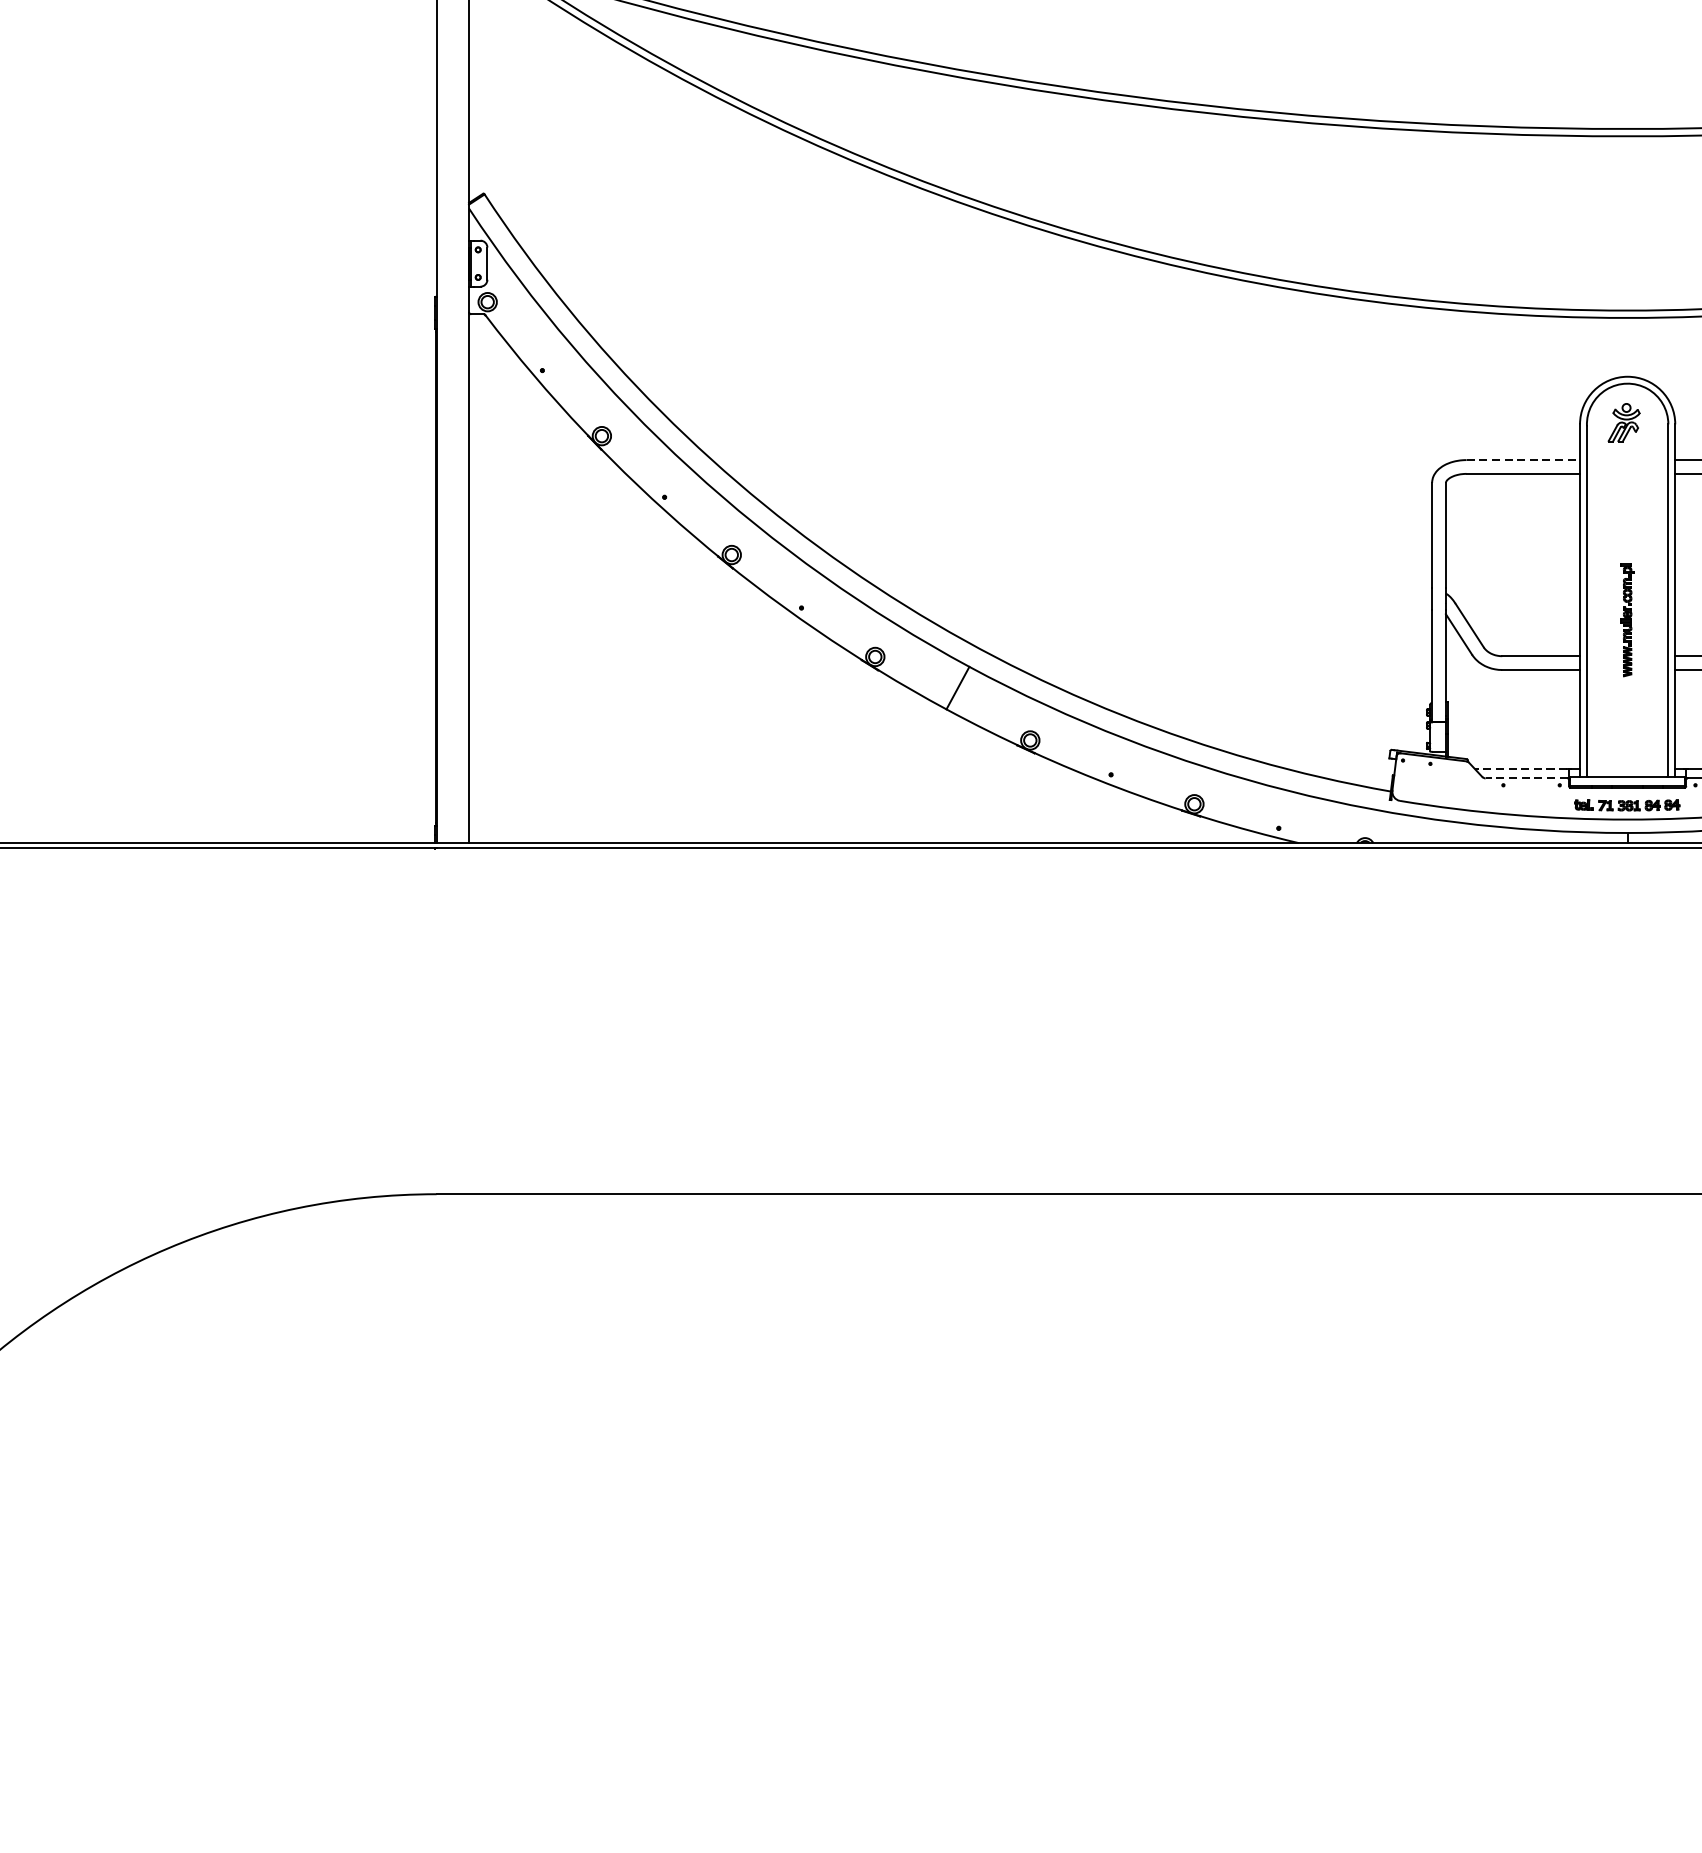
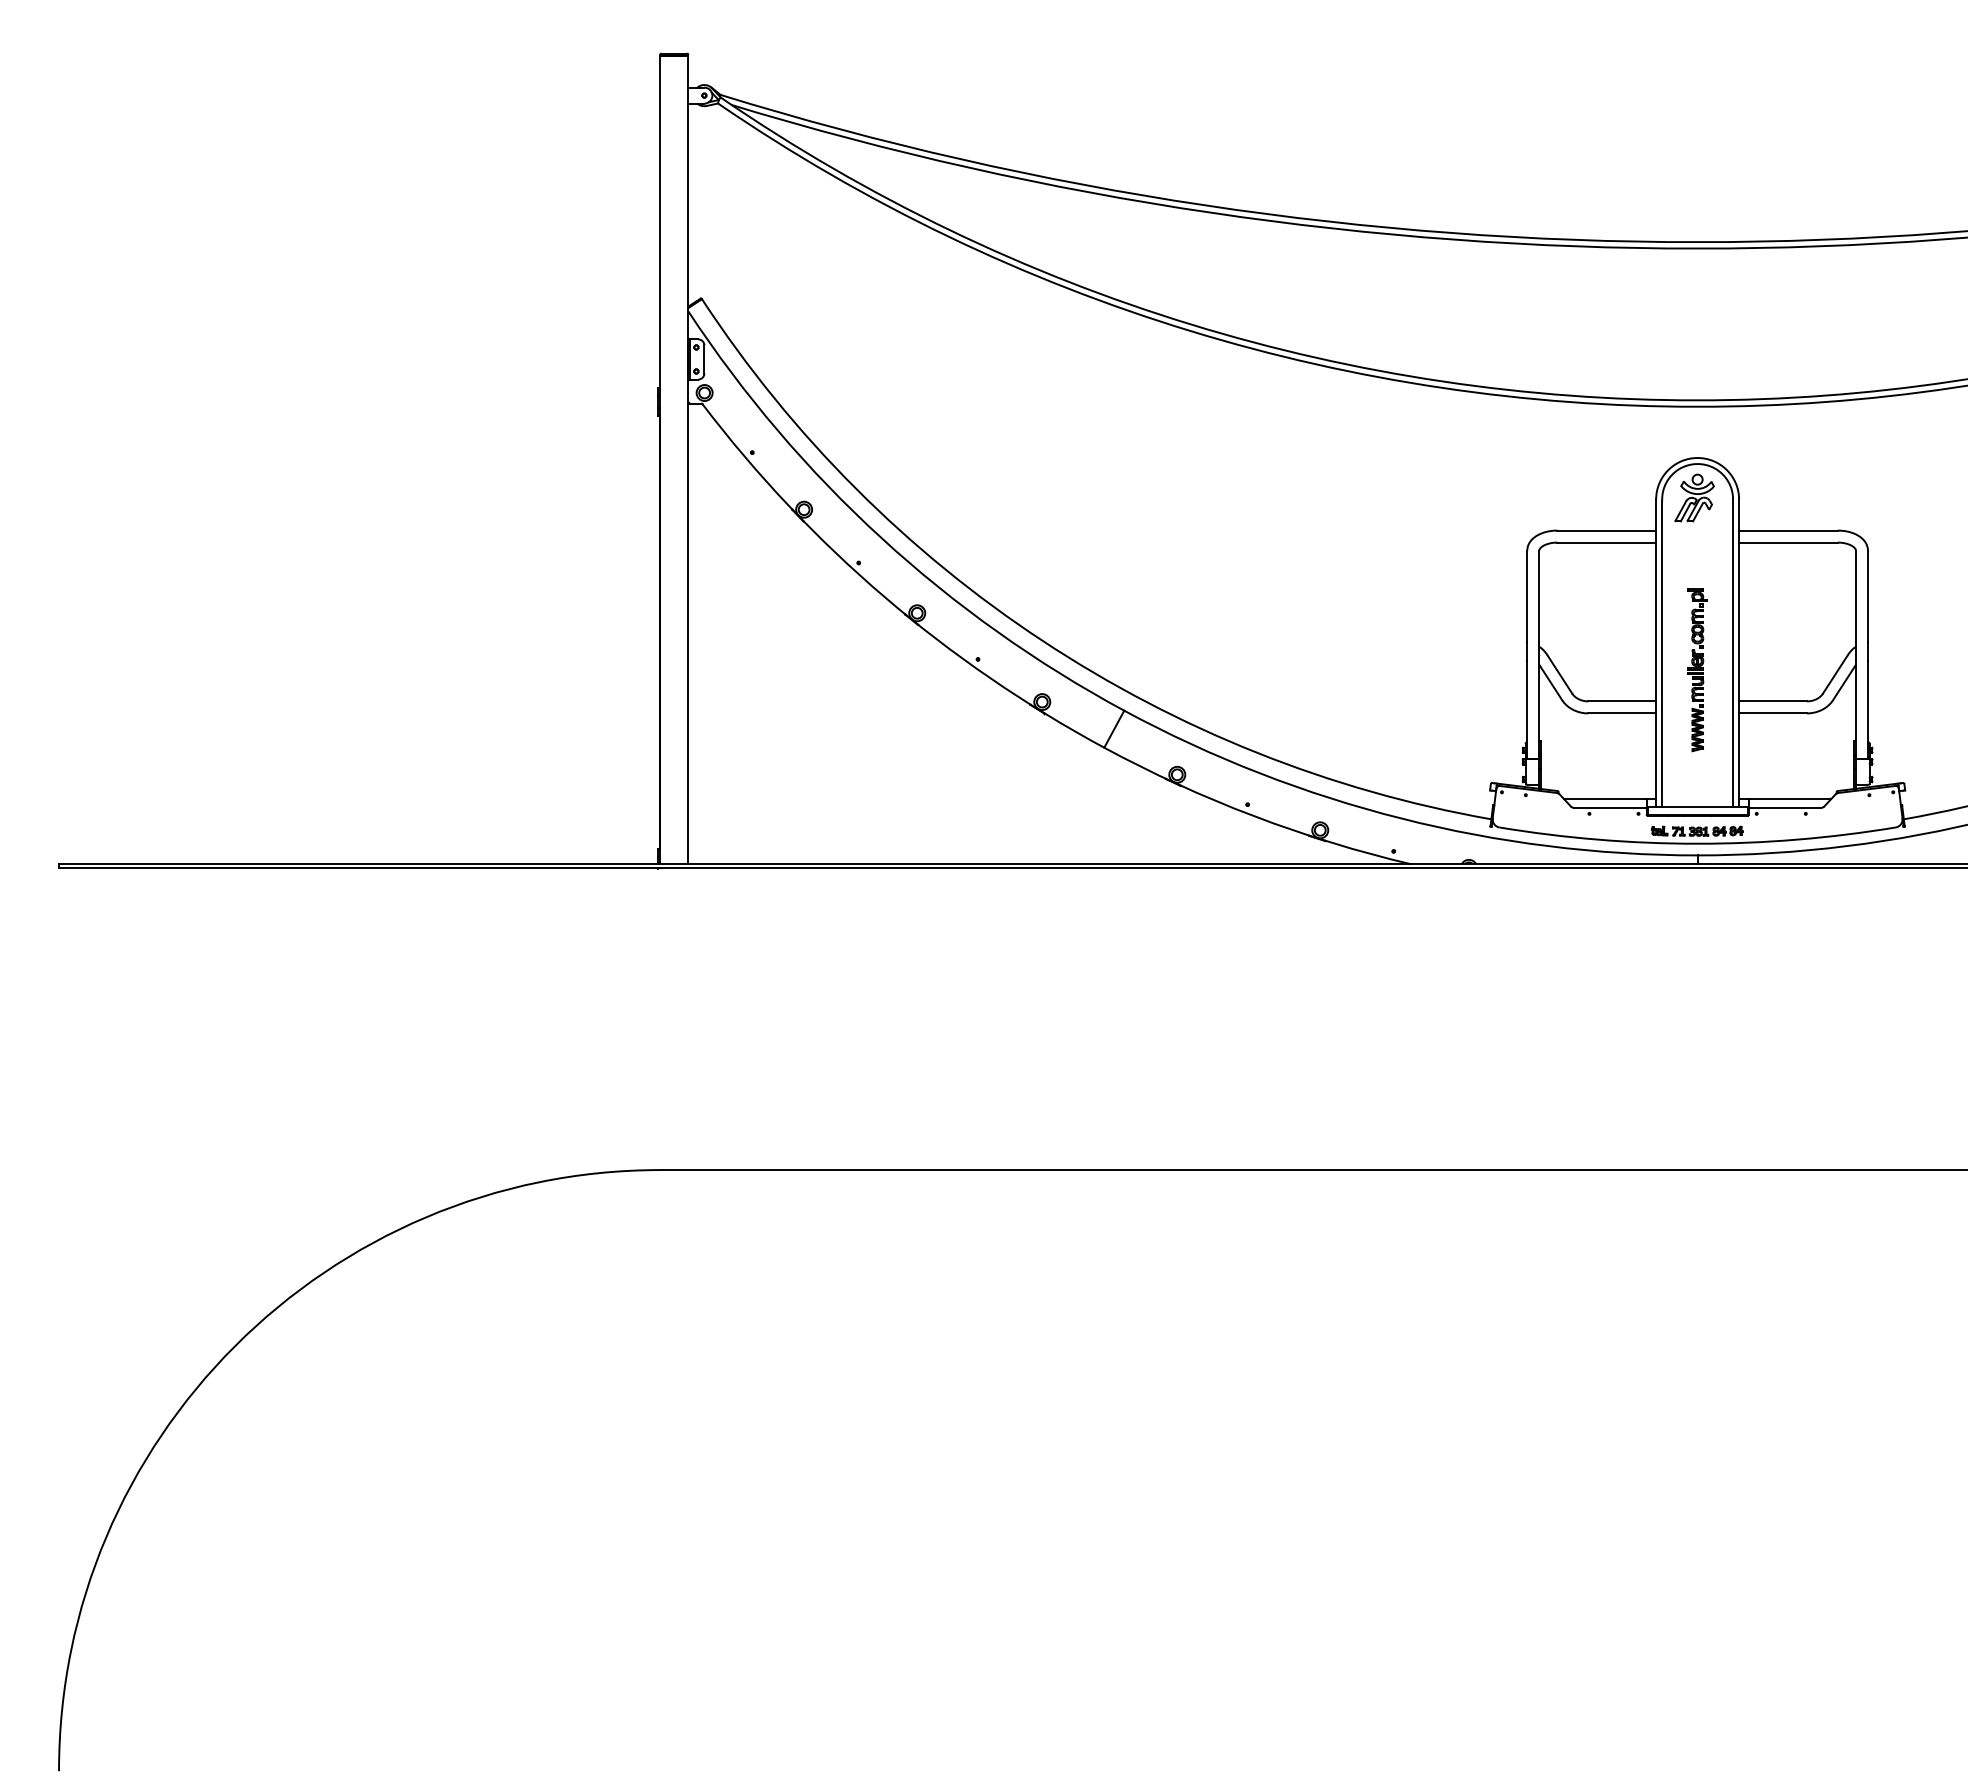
part: (1624, 422) -> (1694, 497), size x1.43
line: (1524, 459) -> (1607, 530), dashed -> solid
part: (1627, 620) -> (1697, 670), size x1.67
line: (1520, 768) -> (1604, 799), dashed -> solid
line: (1526, 777) -> (1609, 807), dashed -> solid

